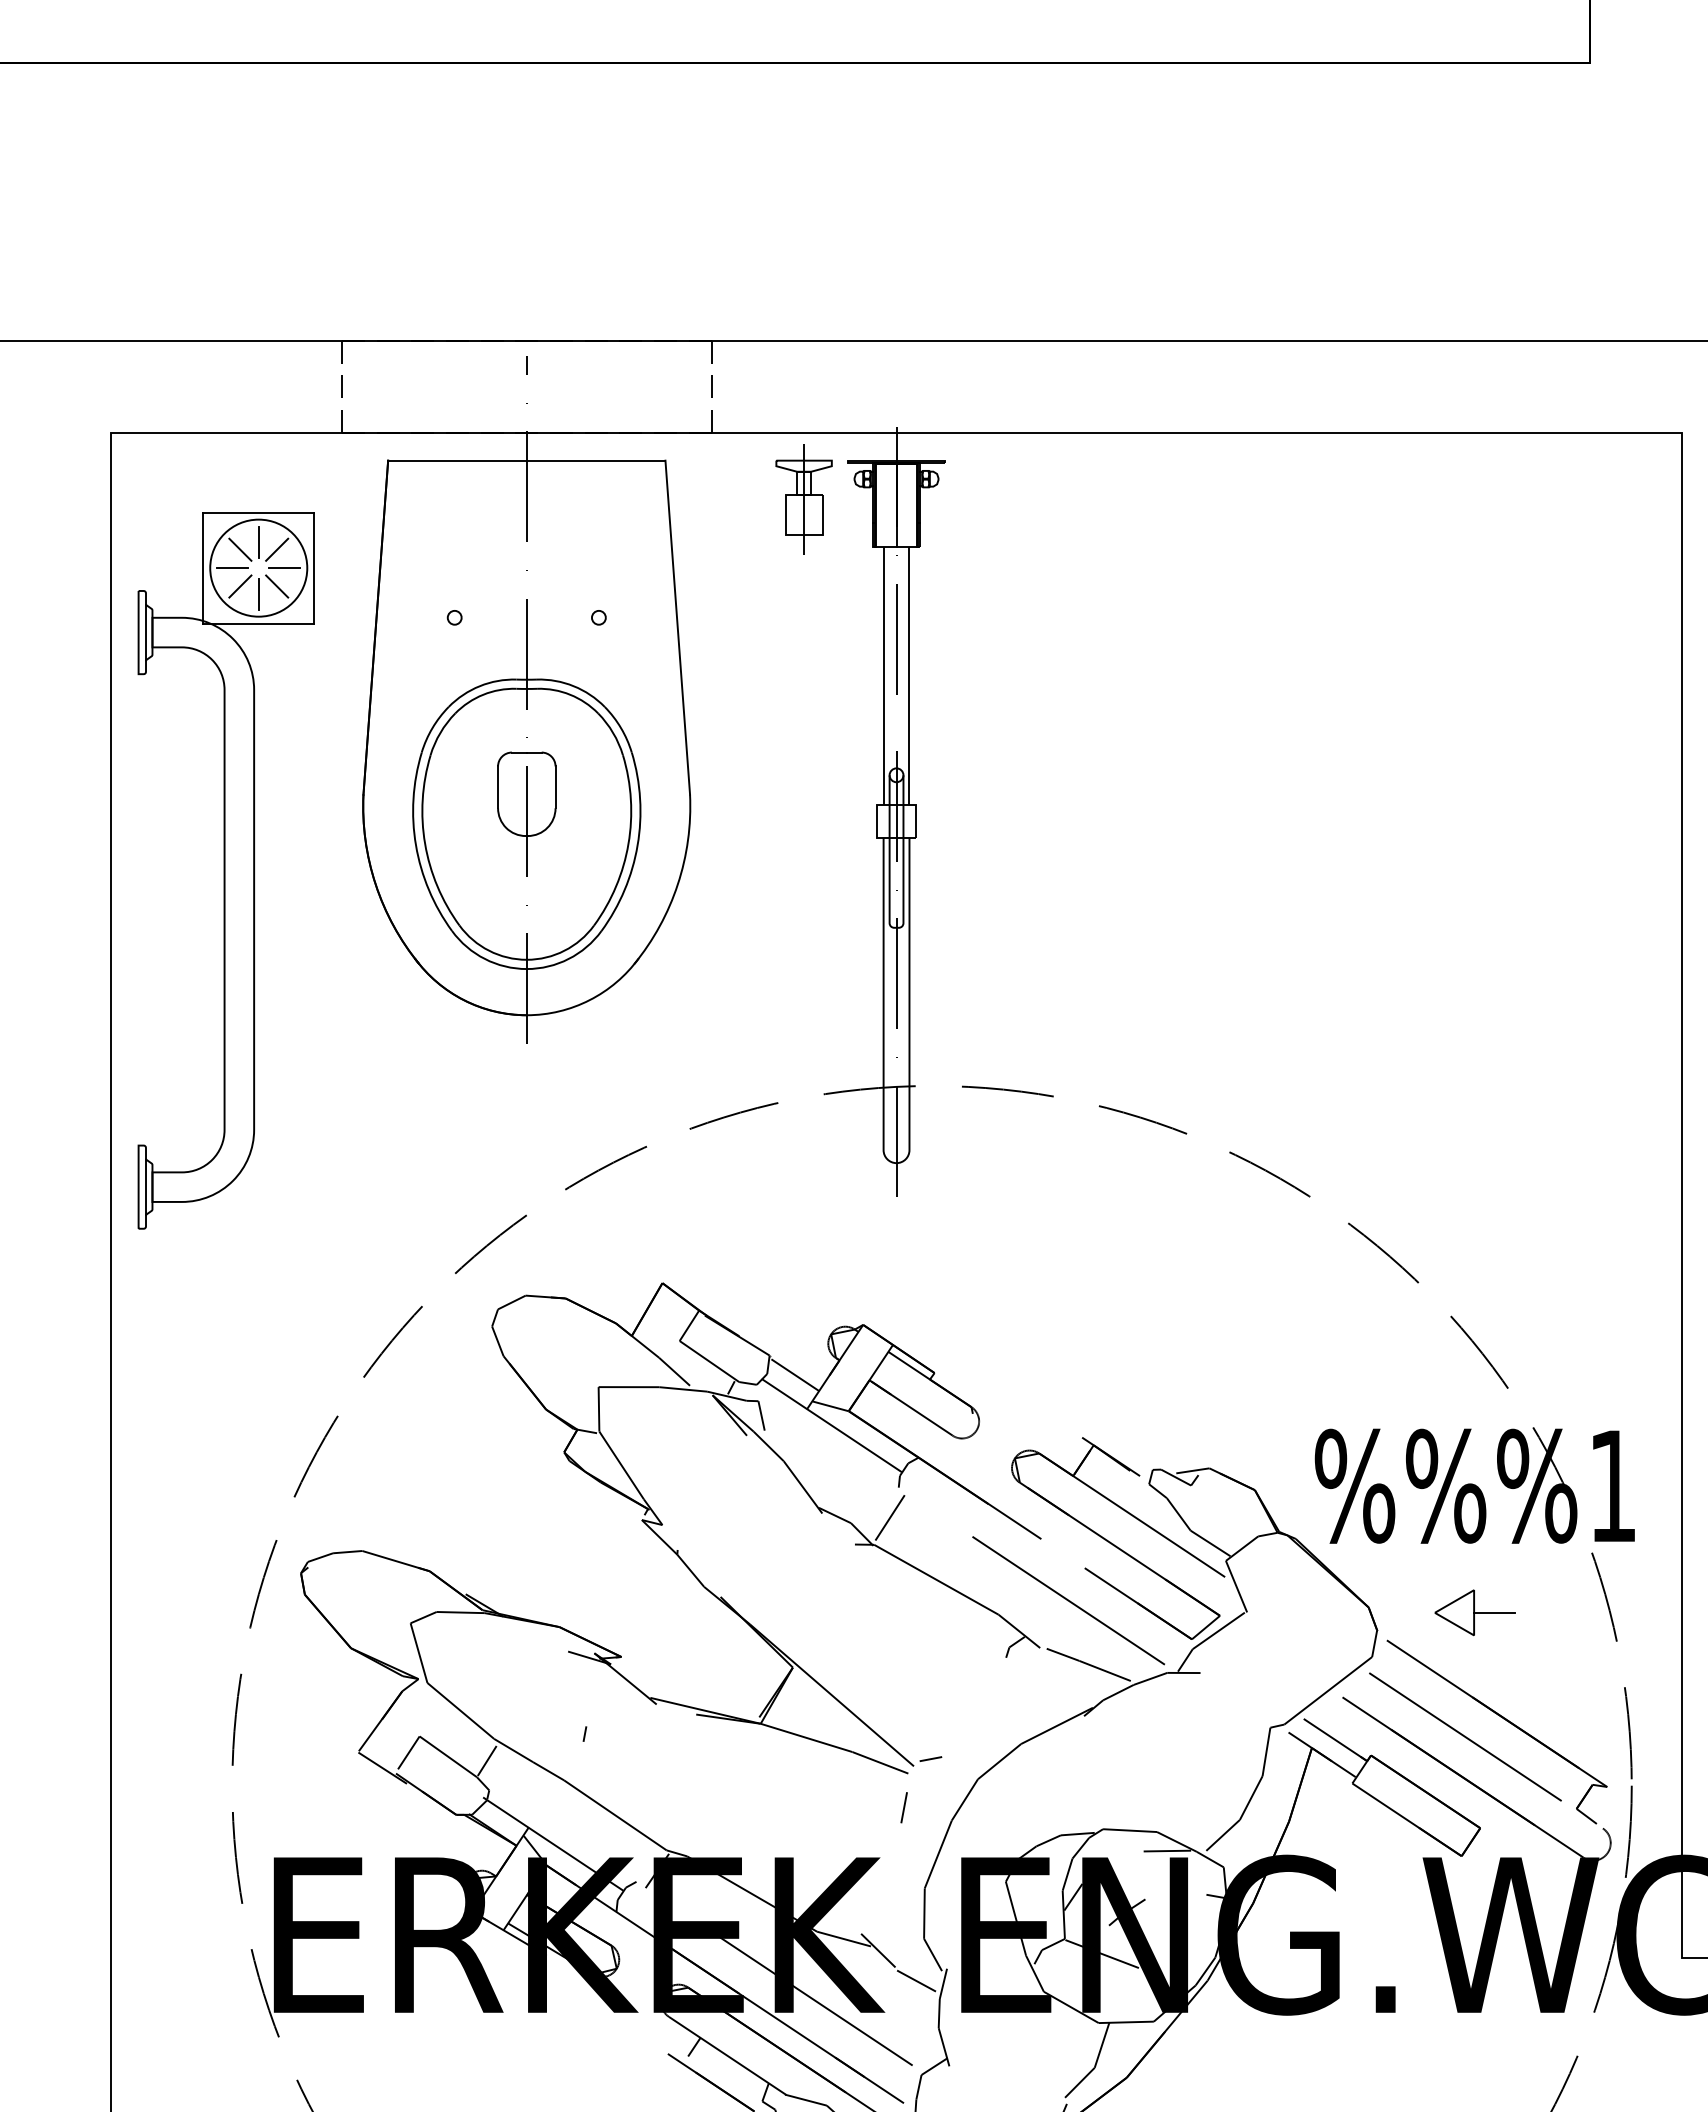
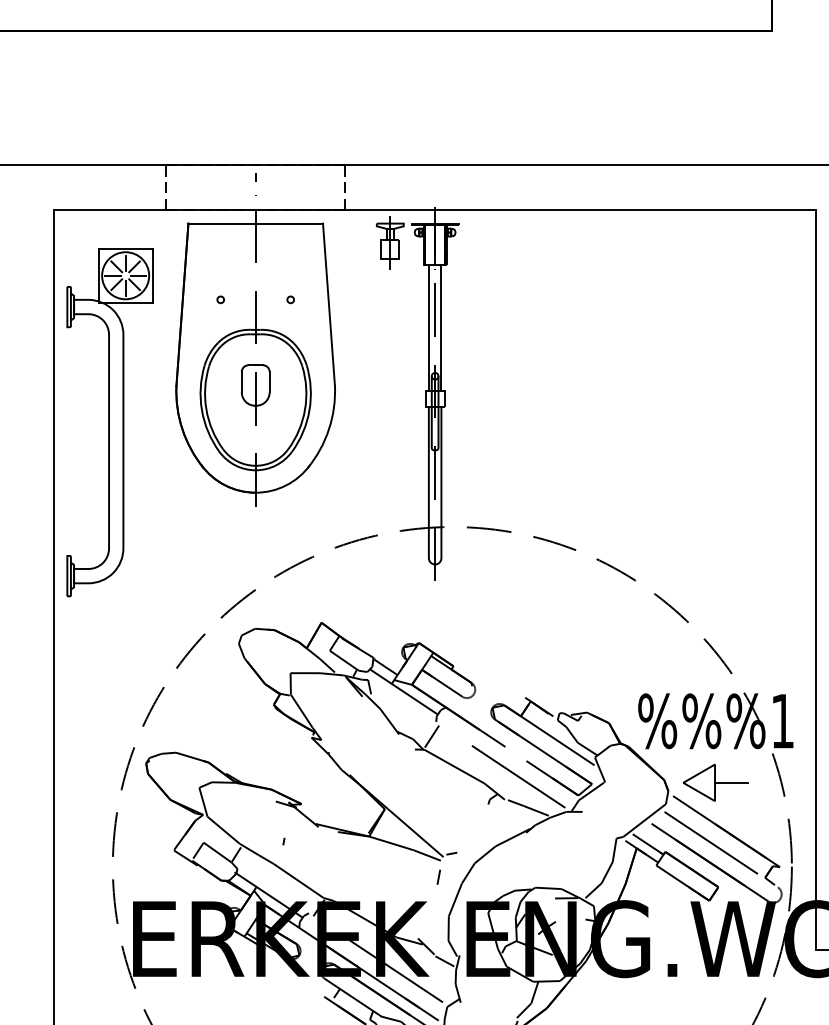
part: (1474, 1612) -> (715, 782), size x1.67

